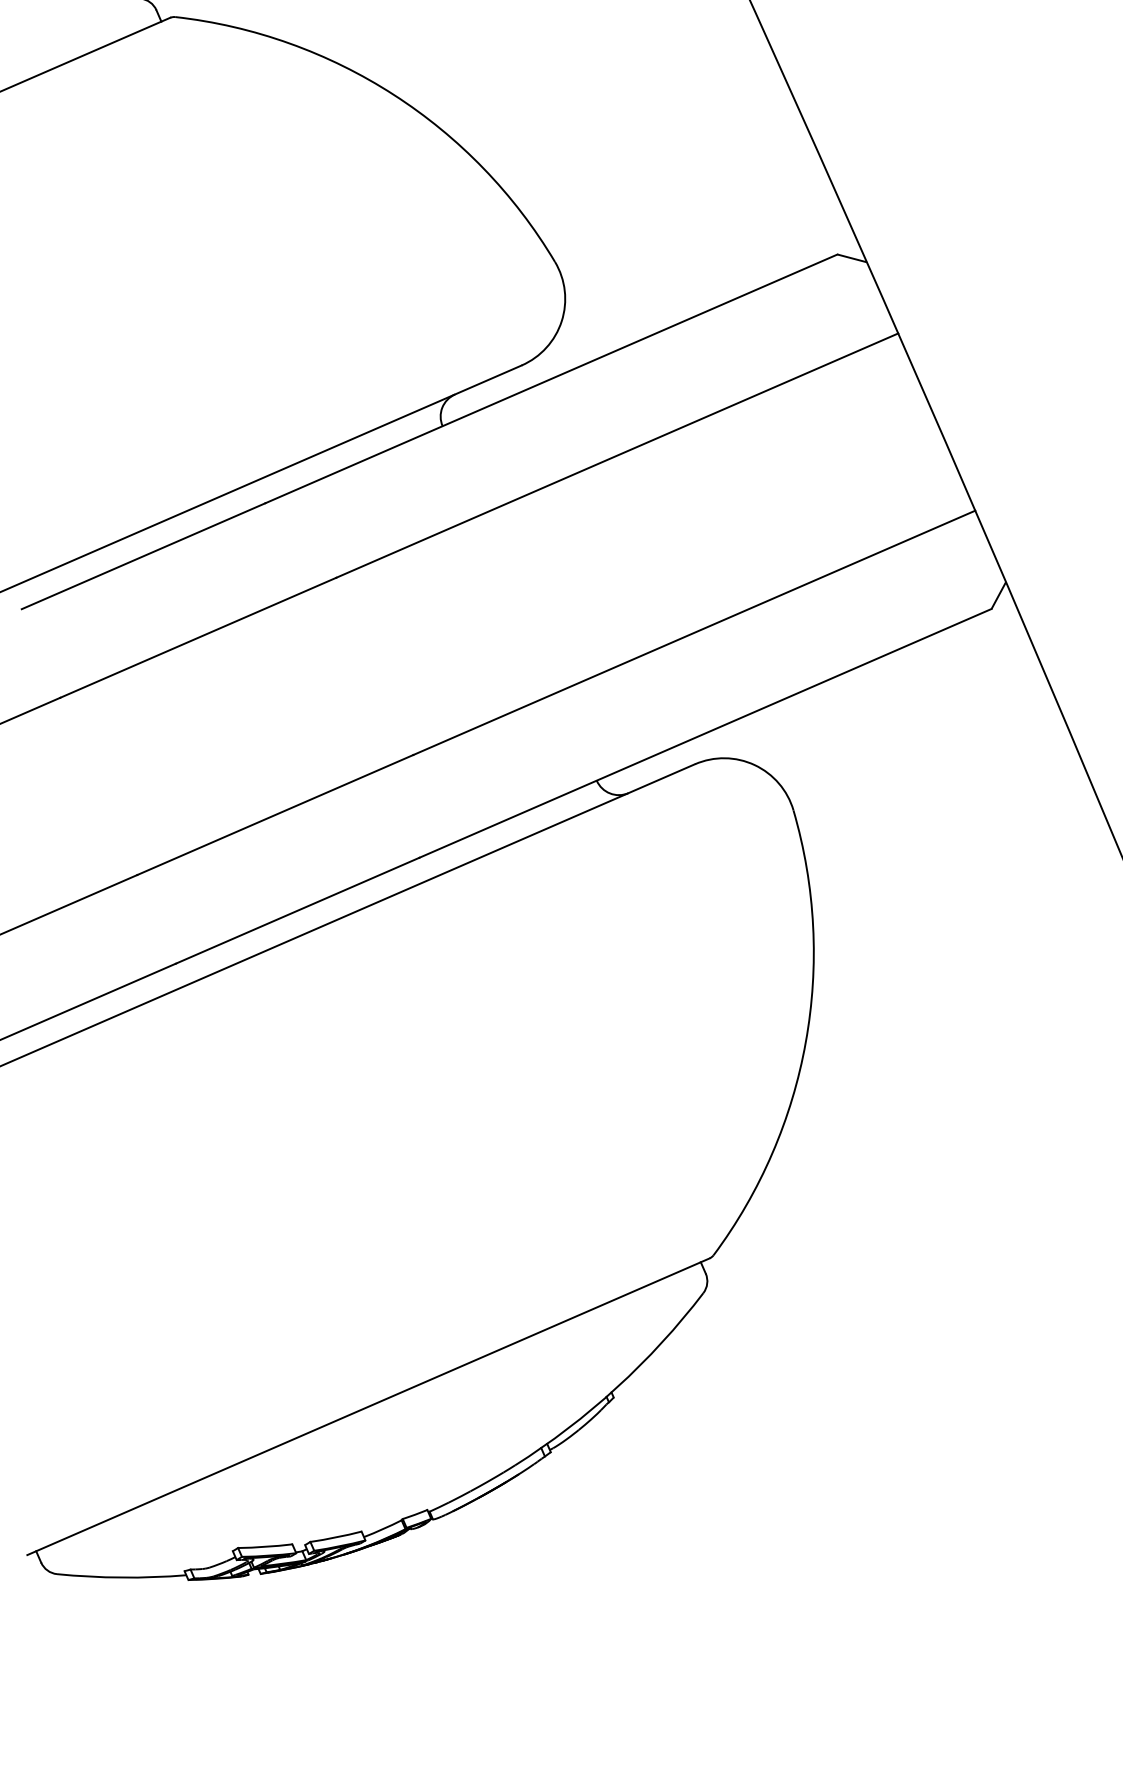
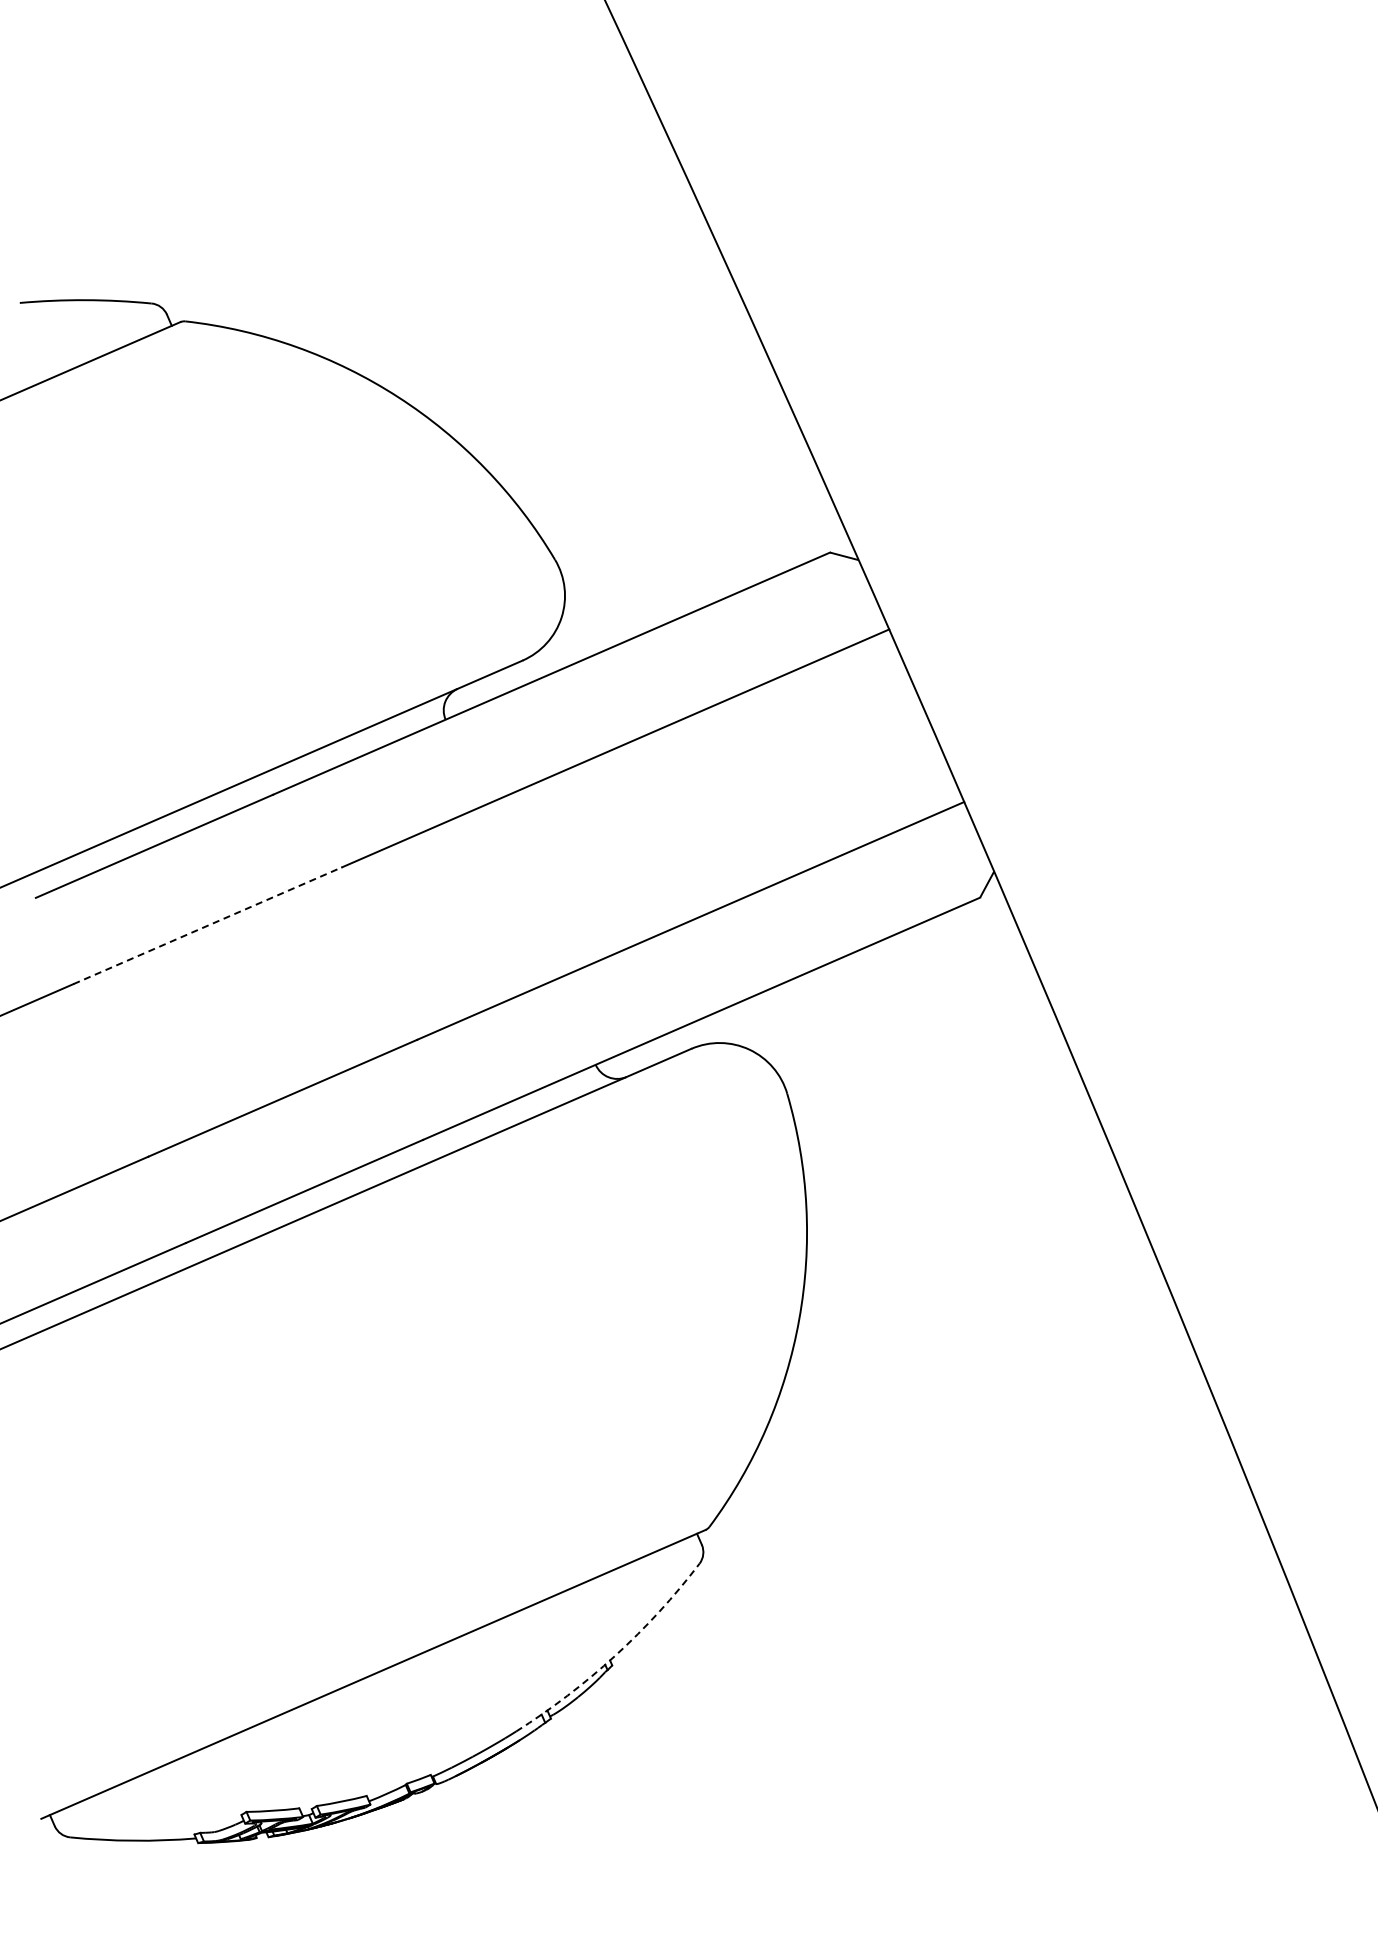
line: (198, 637) -> (207, 925), solid -> dashed
arc: (617, 1387) -> (615, 1655), solid -> dashed

